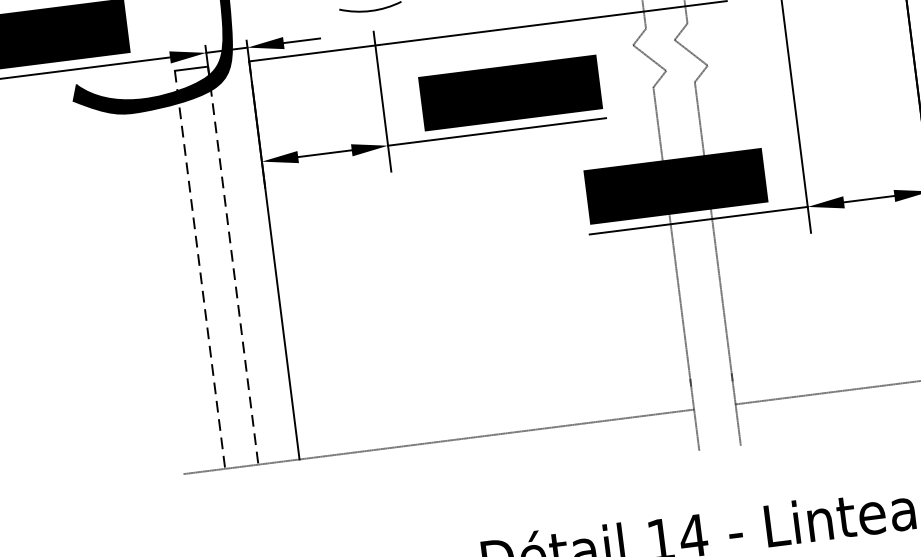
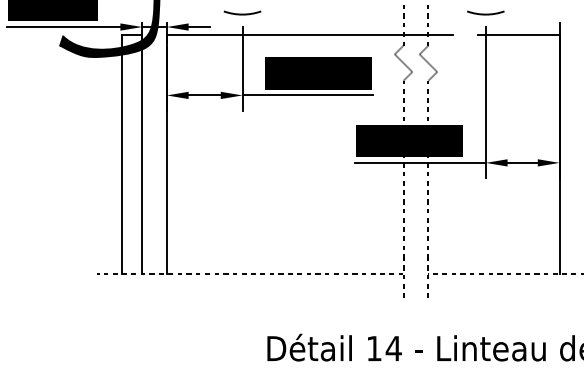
line: (233, 266) -> (142, 155), dashed -> solid
line: (200, 271) -> (122, 155), dashed -> solid

